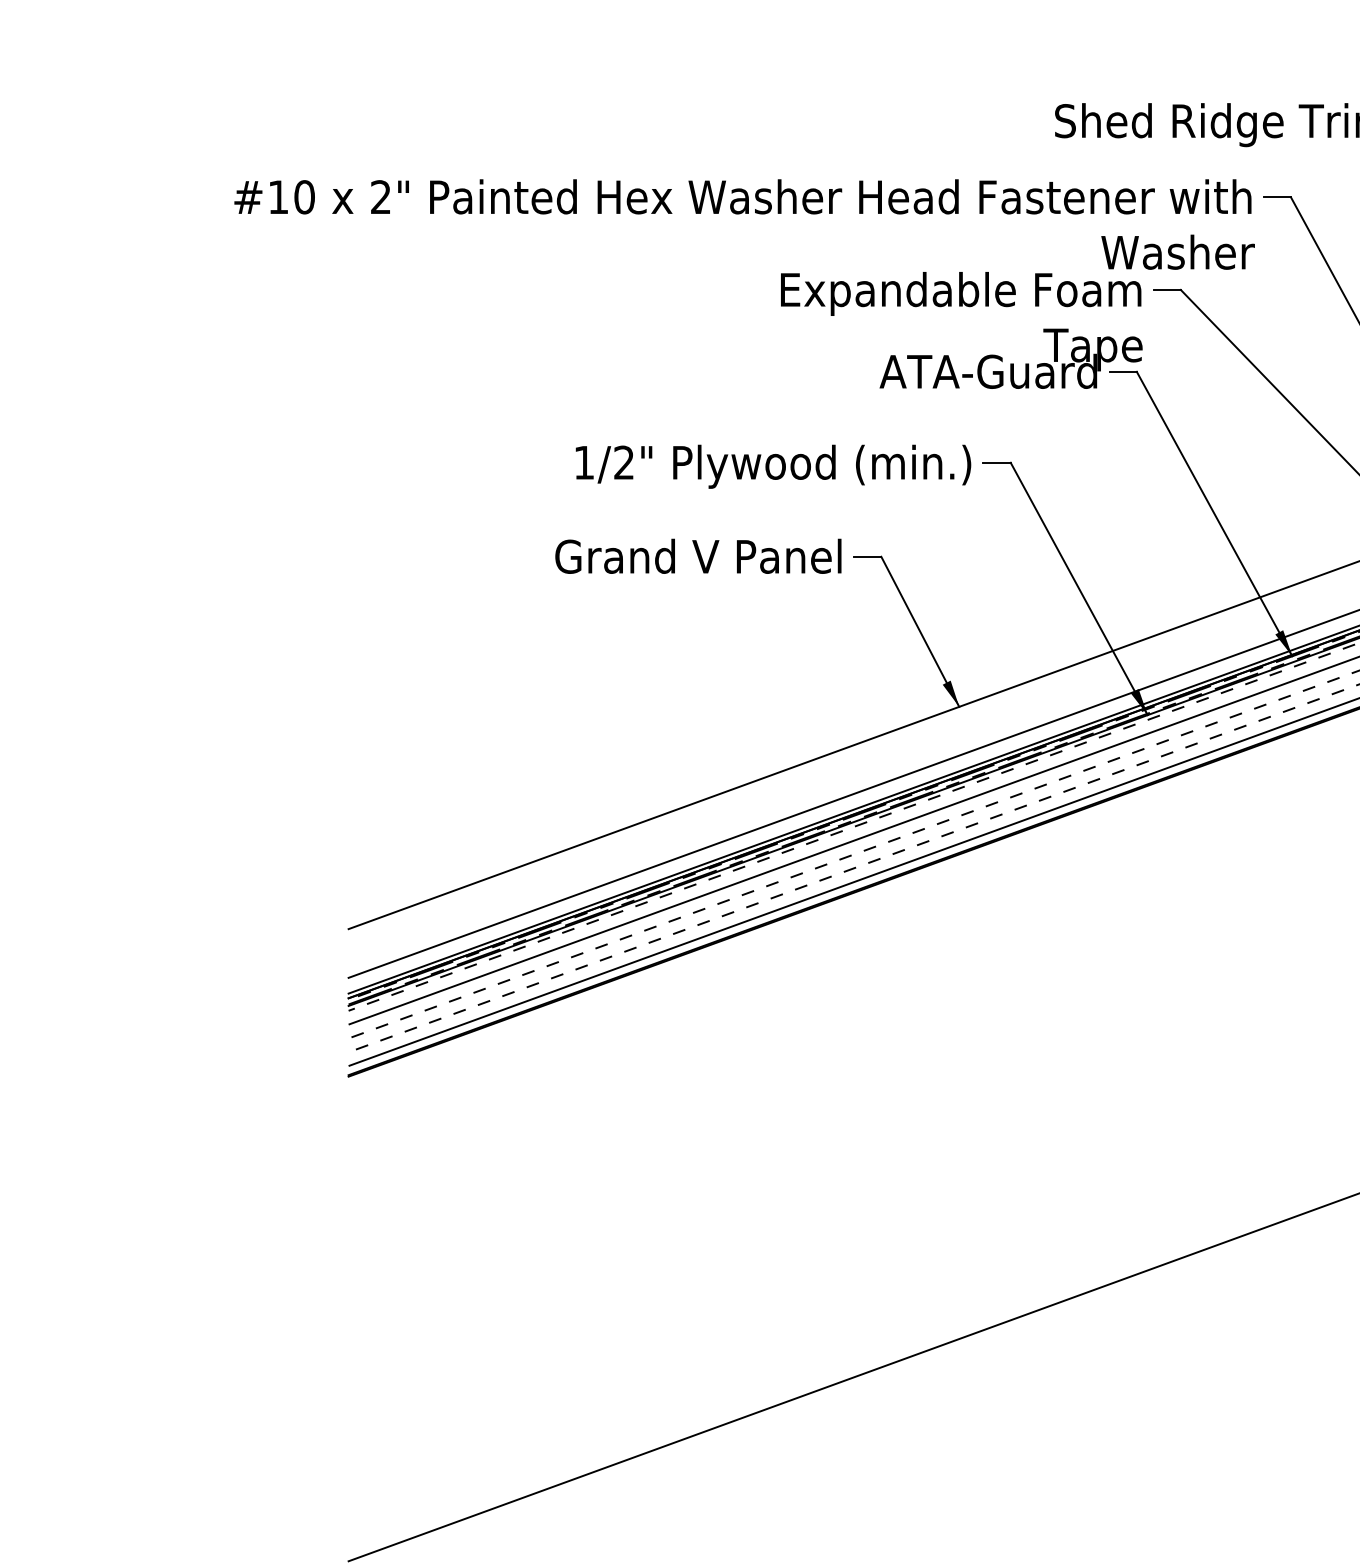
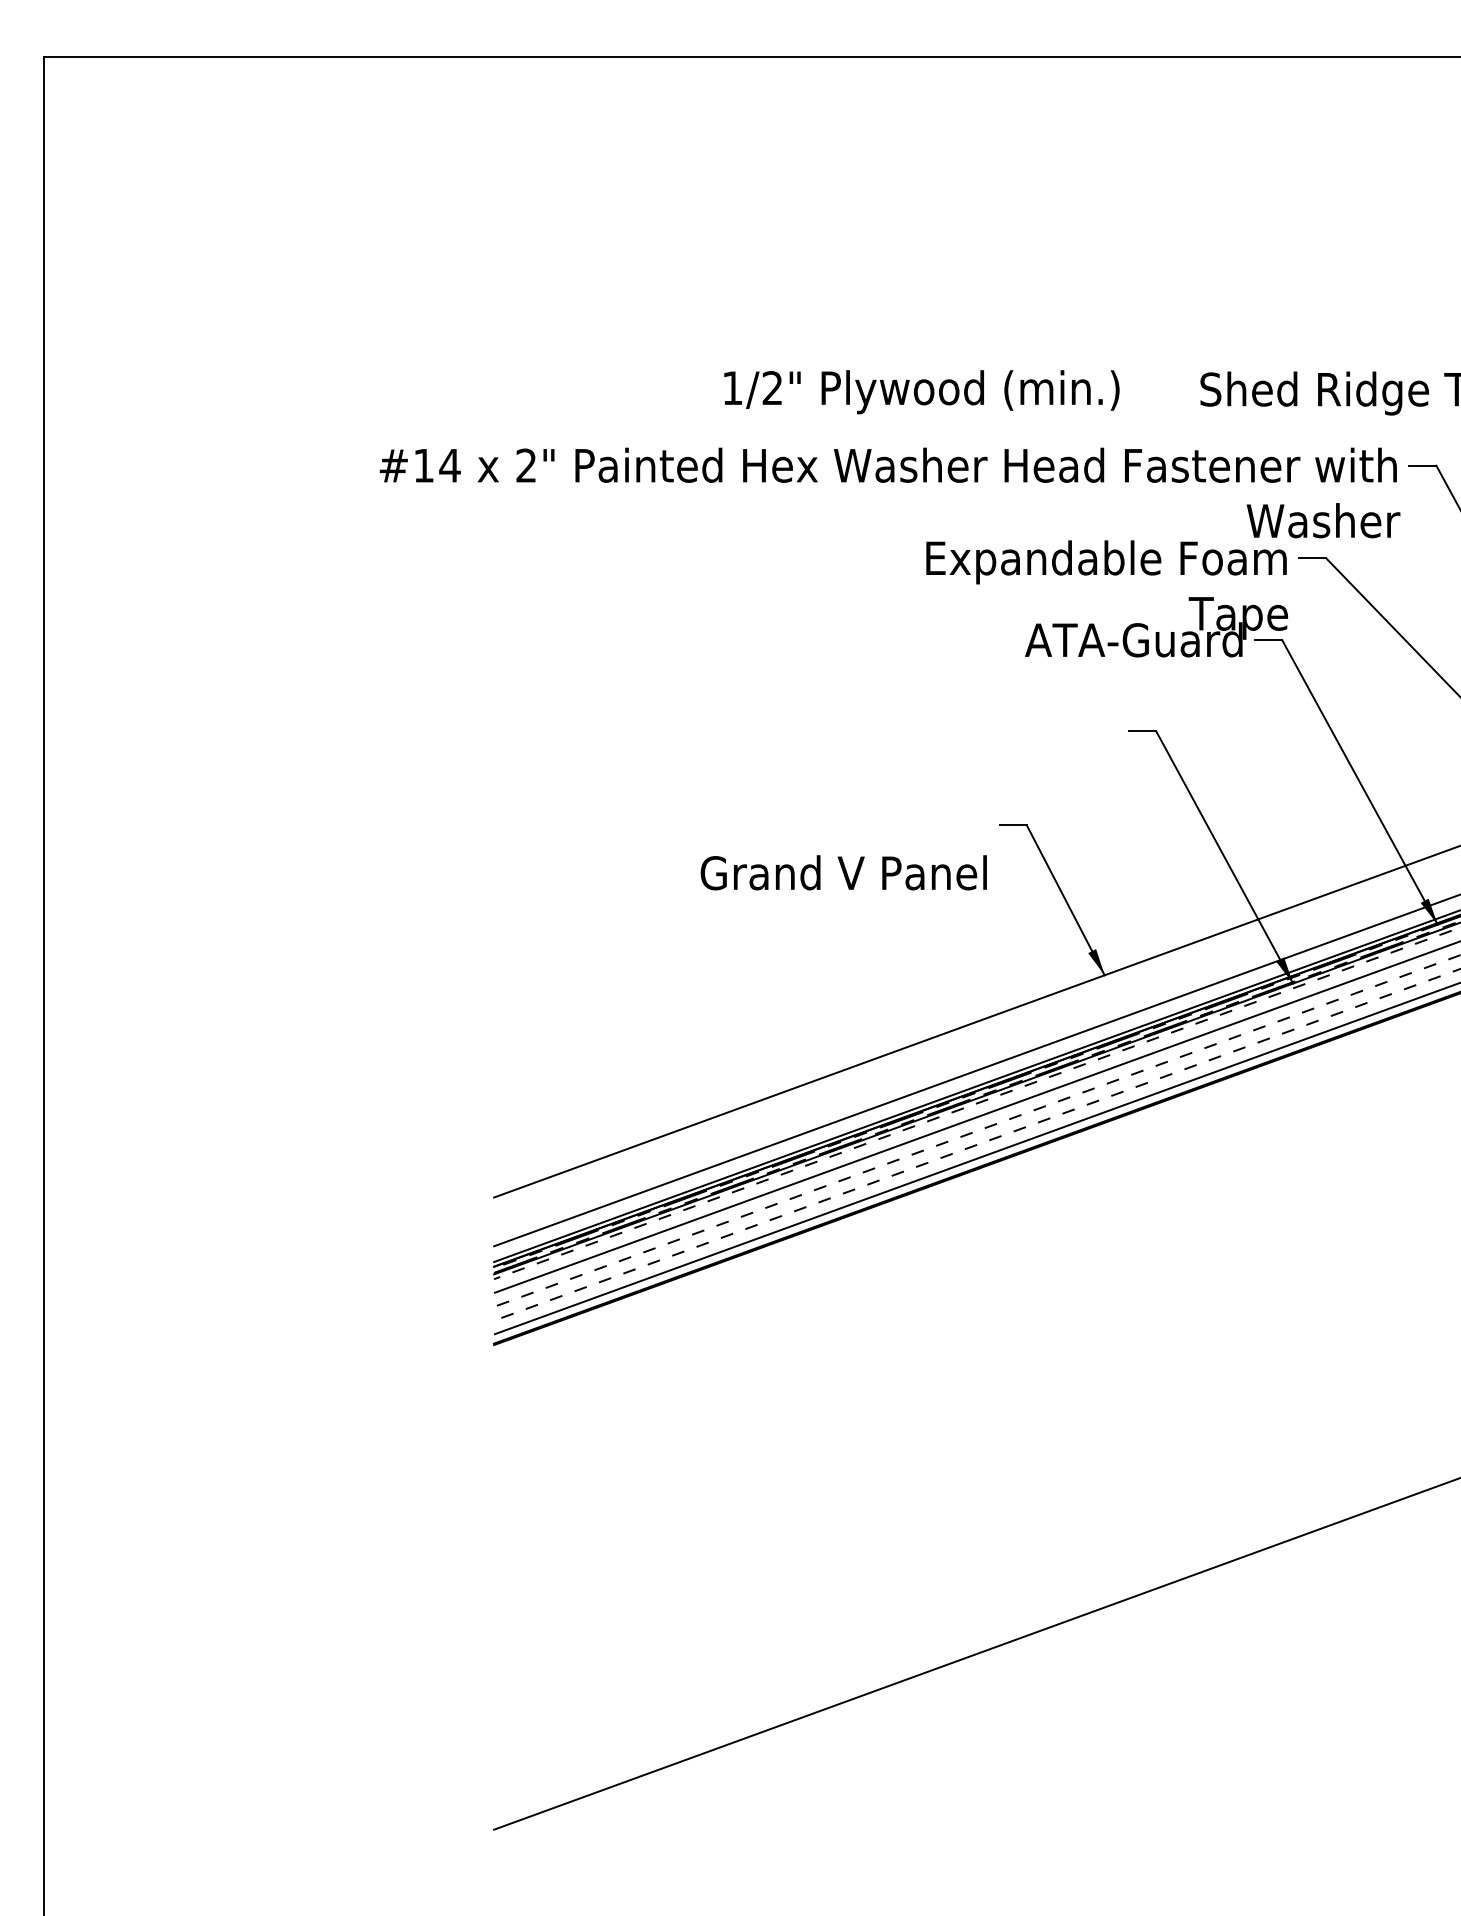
text: (304, 197) -> (449, 465), #10 -> #14
text: (773, 467) -> (921, 392), moved
text: (698, 556) -> (843, 872), moved

